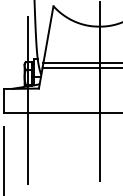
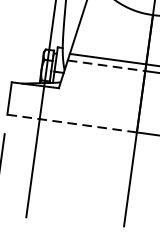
line: (71, 67) -> (107, 65), solid -> dashed
line: (51, 112) -> (71, 123), solid -> dashed

